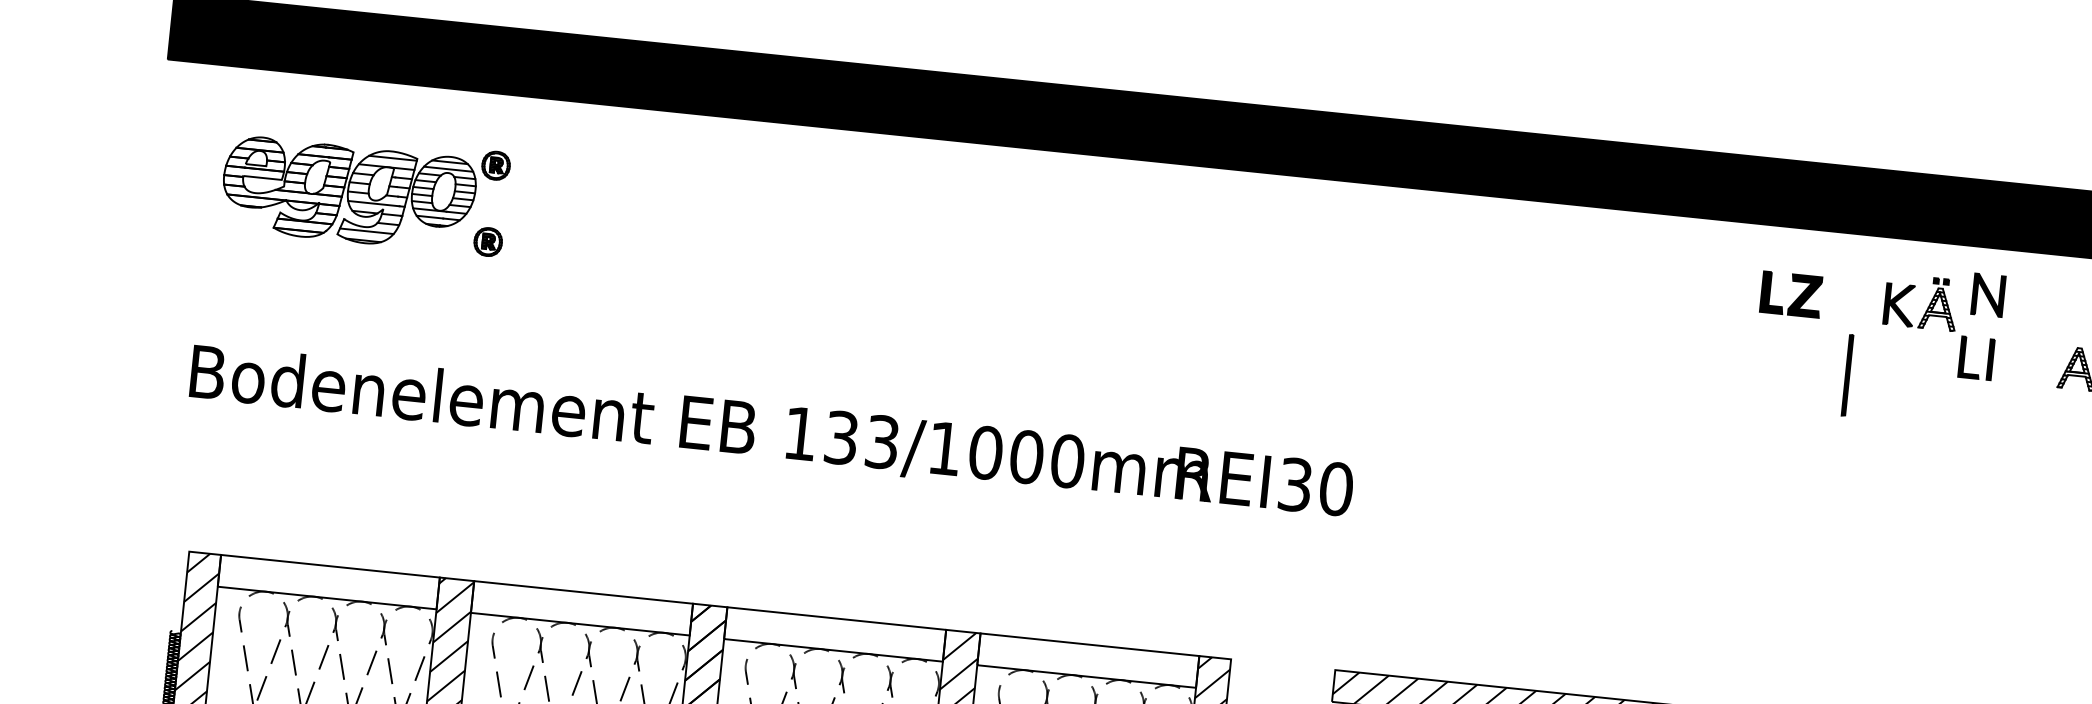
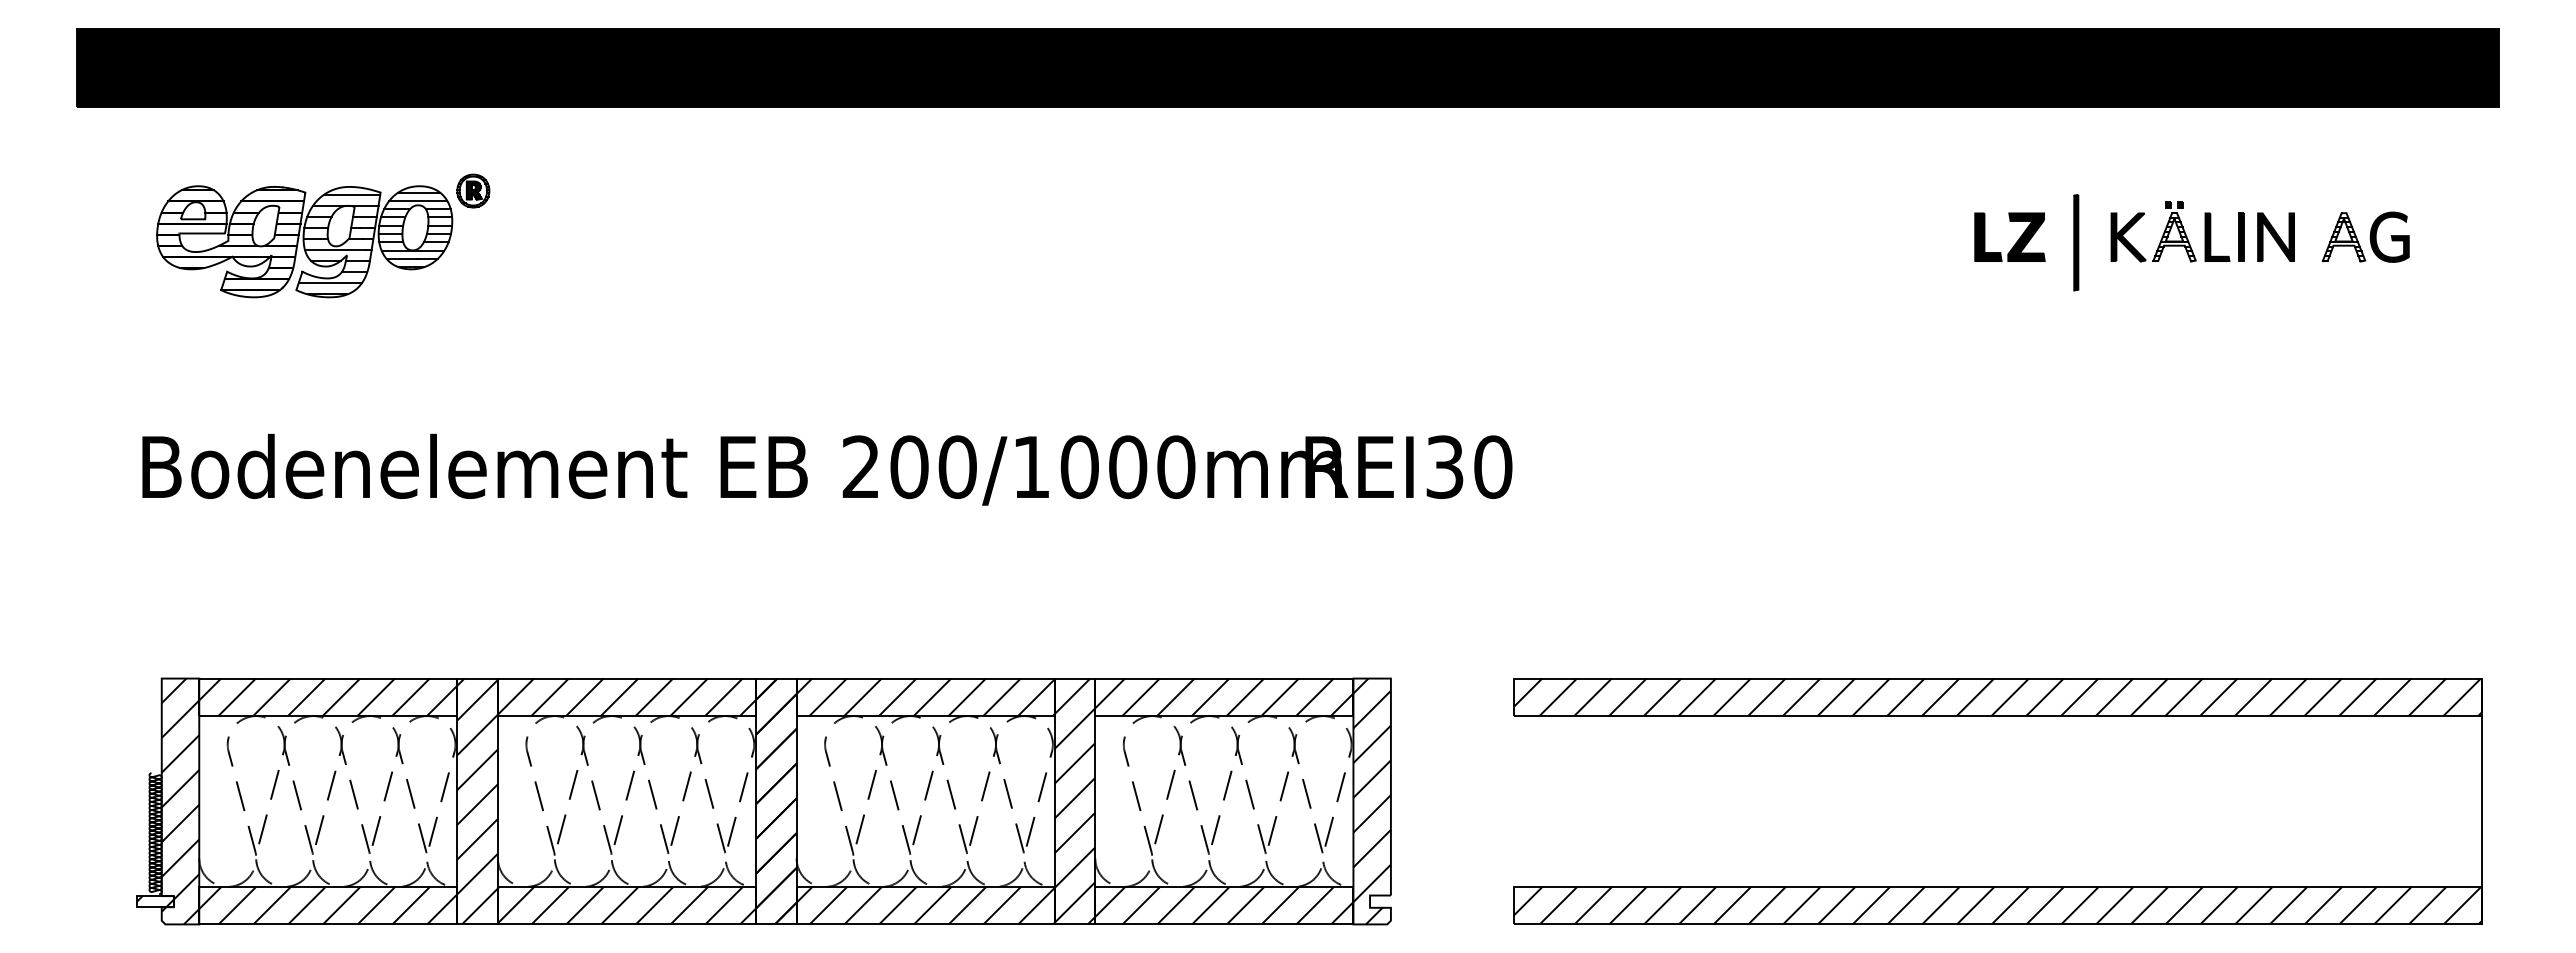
part: (488, 241) -> (473, 280), removed
part: (1988, 294) -> (2275, 236), moved
part: (1795, 299) -> (2015, 242), moved
part: (1928, 305) -> (2162, 234), moved
part: (1847, 375) -> (2076, 242), moved
text: (841, 438) -> (909, 467), 133/1000mm -> 200/1000mm
hatch: (328, 582) -> (328, 697), added
hatch: (581, 608) -> (626, 697), added
hatch: (834, 634) -> (925, 697), added
hatch: (1088, 660) -> (1224, 697), added

